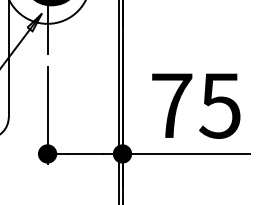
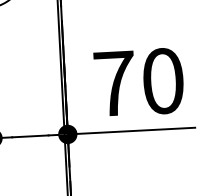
text: (219, 105) -> (162, 80), 75 -> 70

